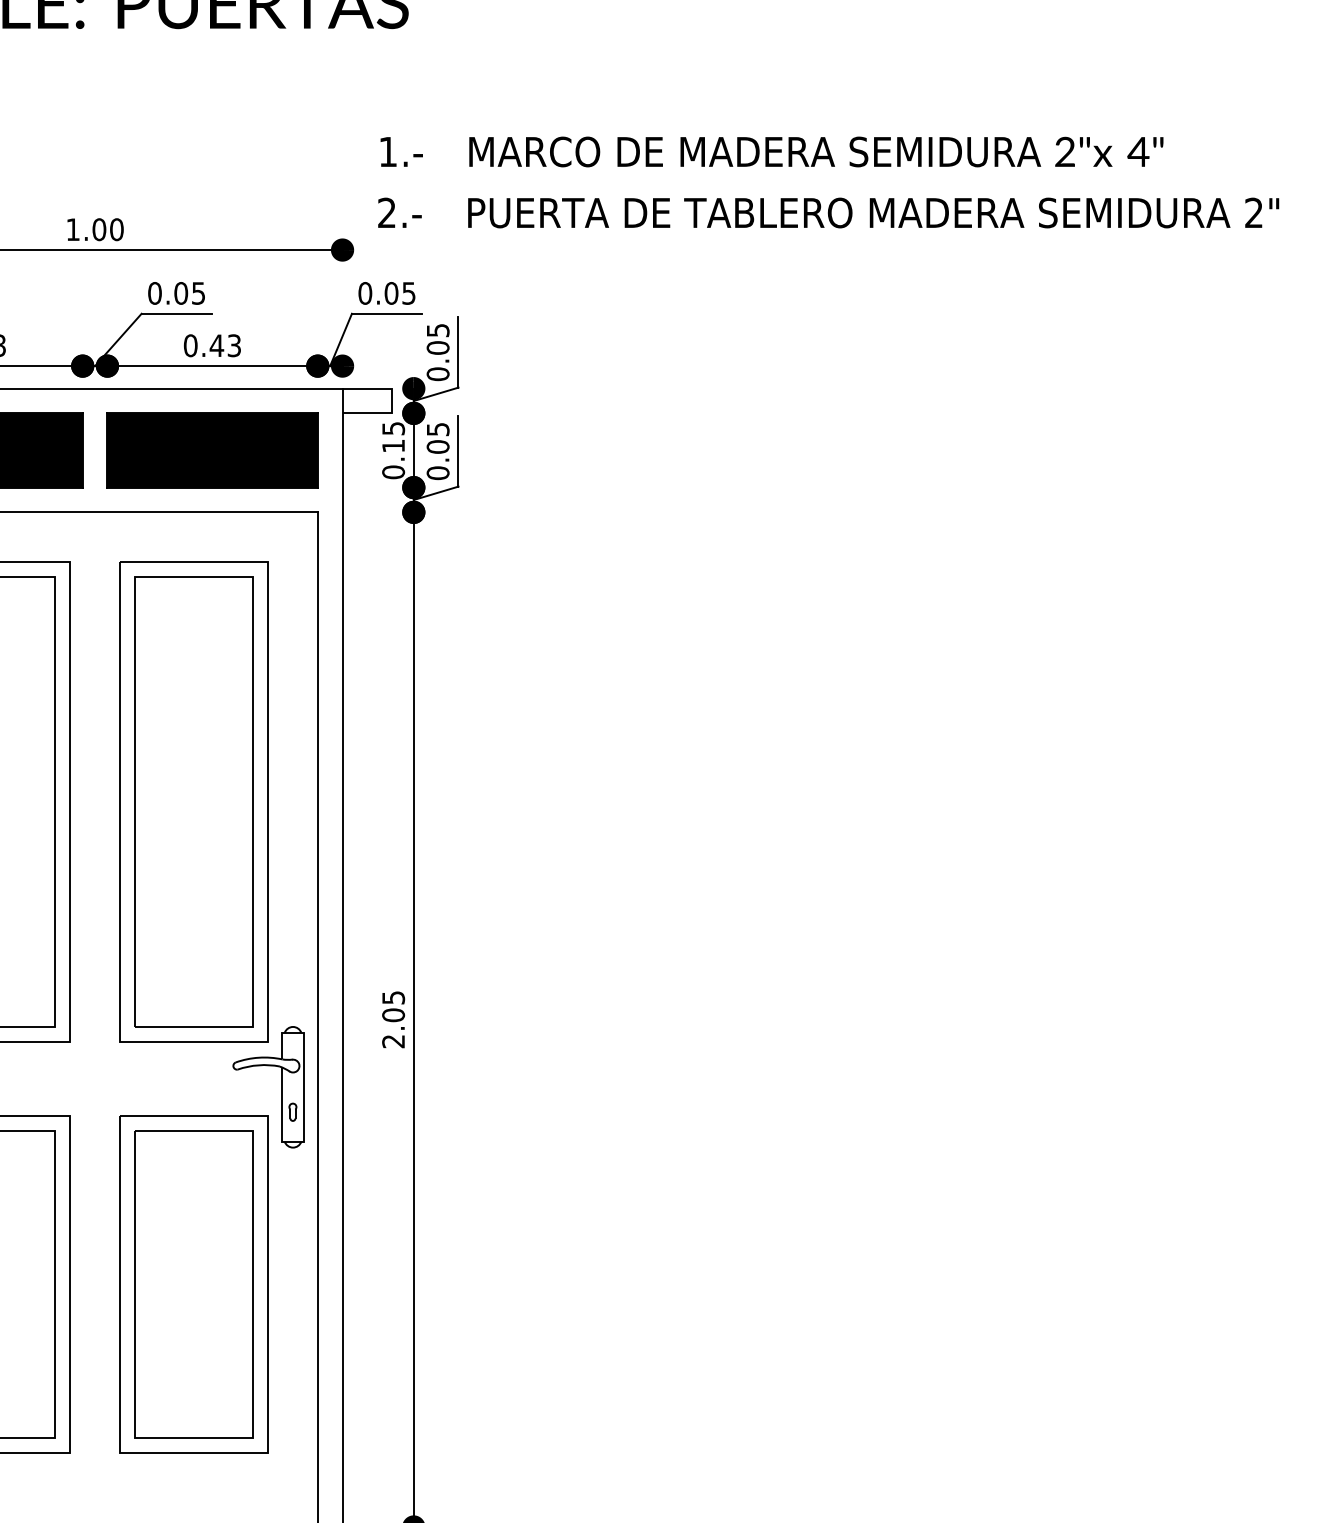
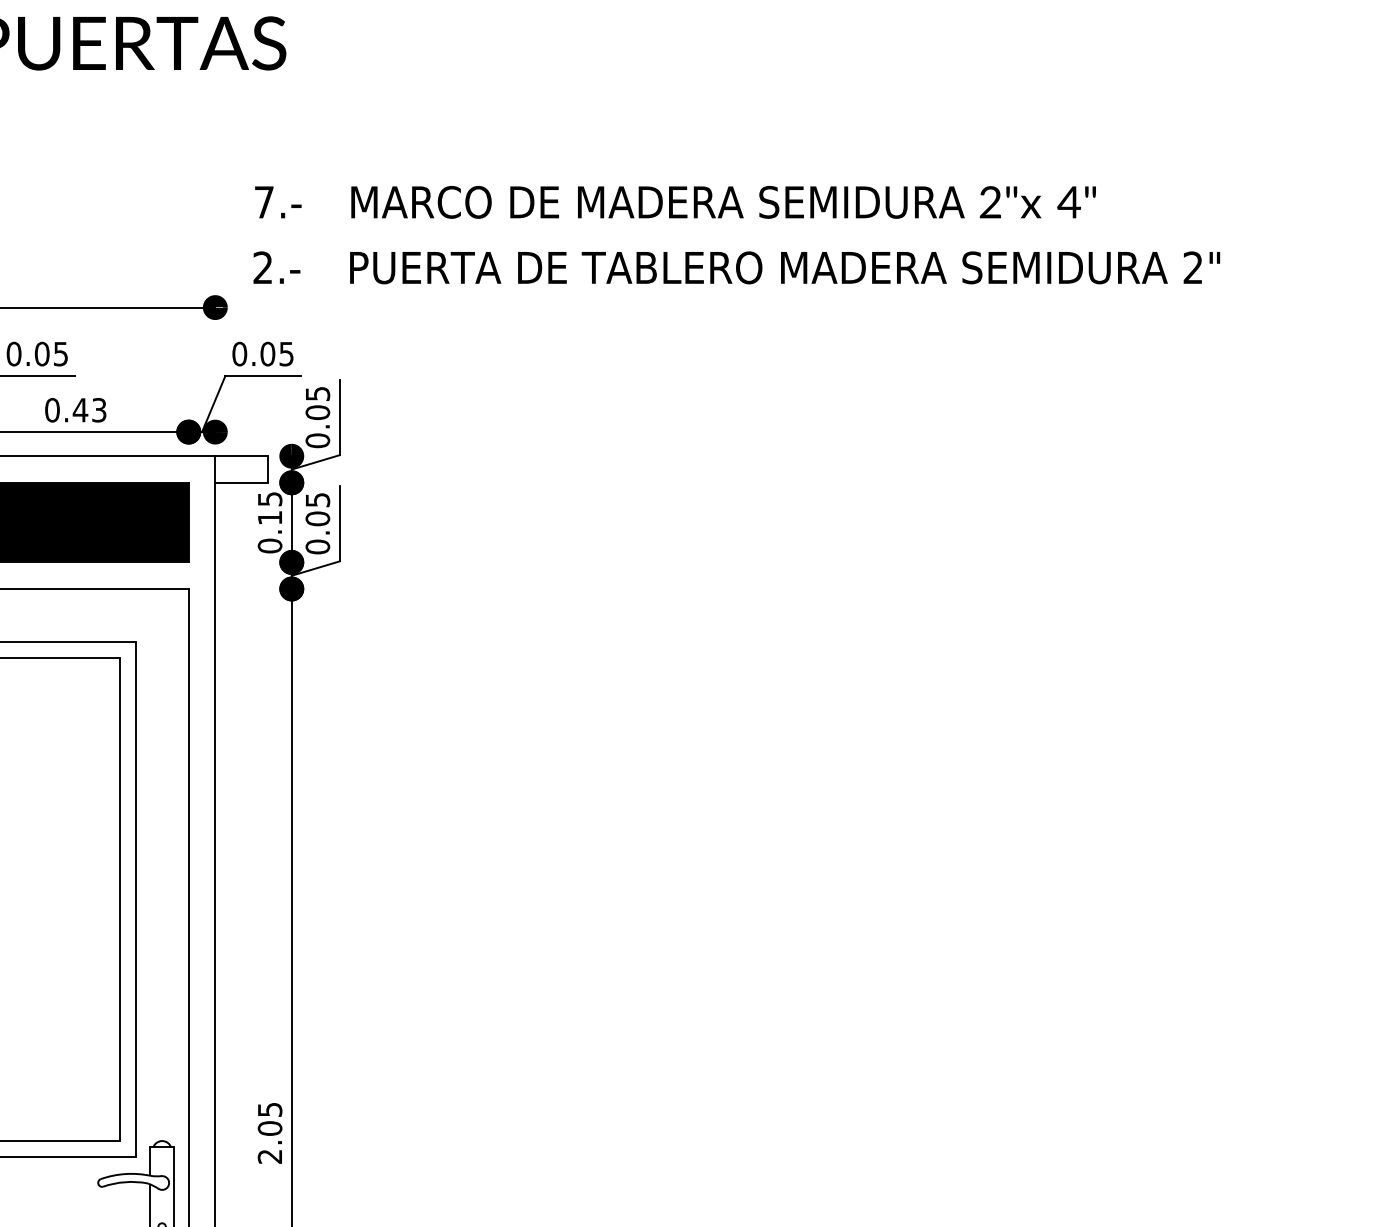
text: (387, 151) -> (263, 201), 1.- -> 7.-

